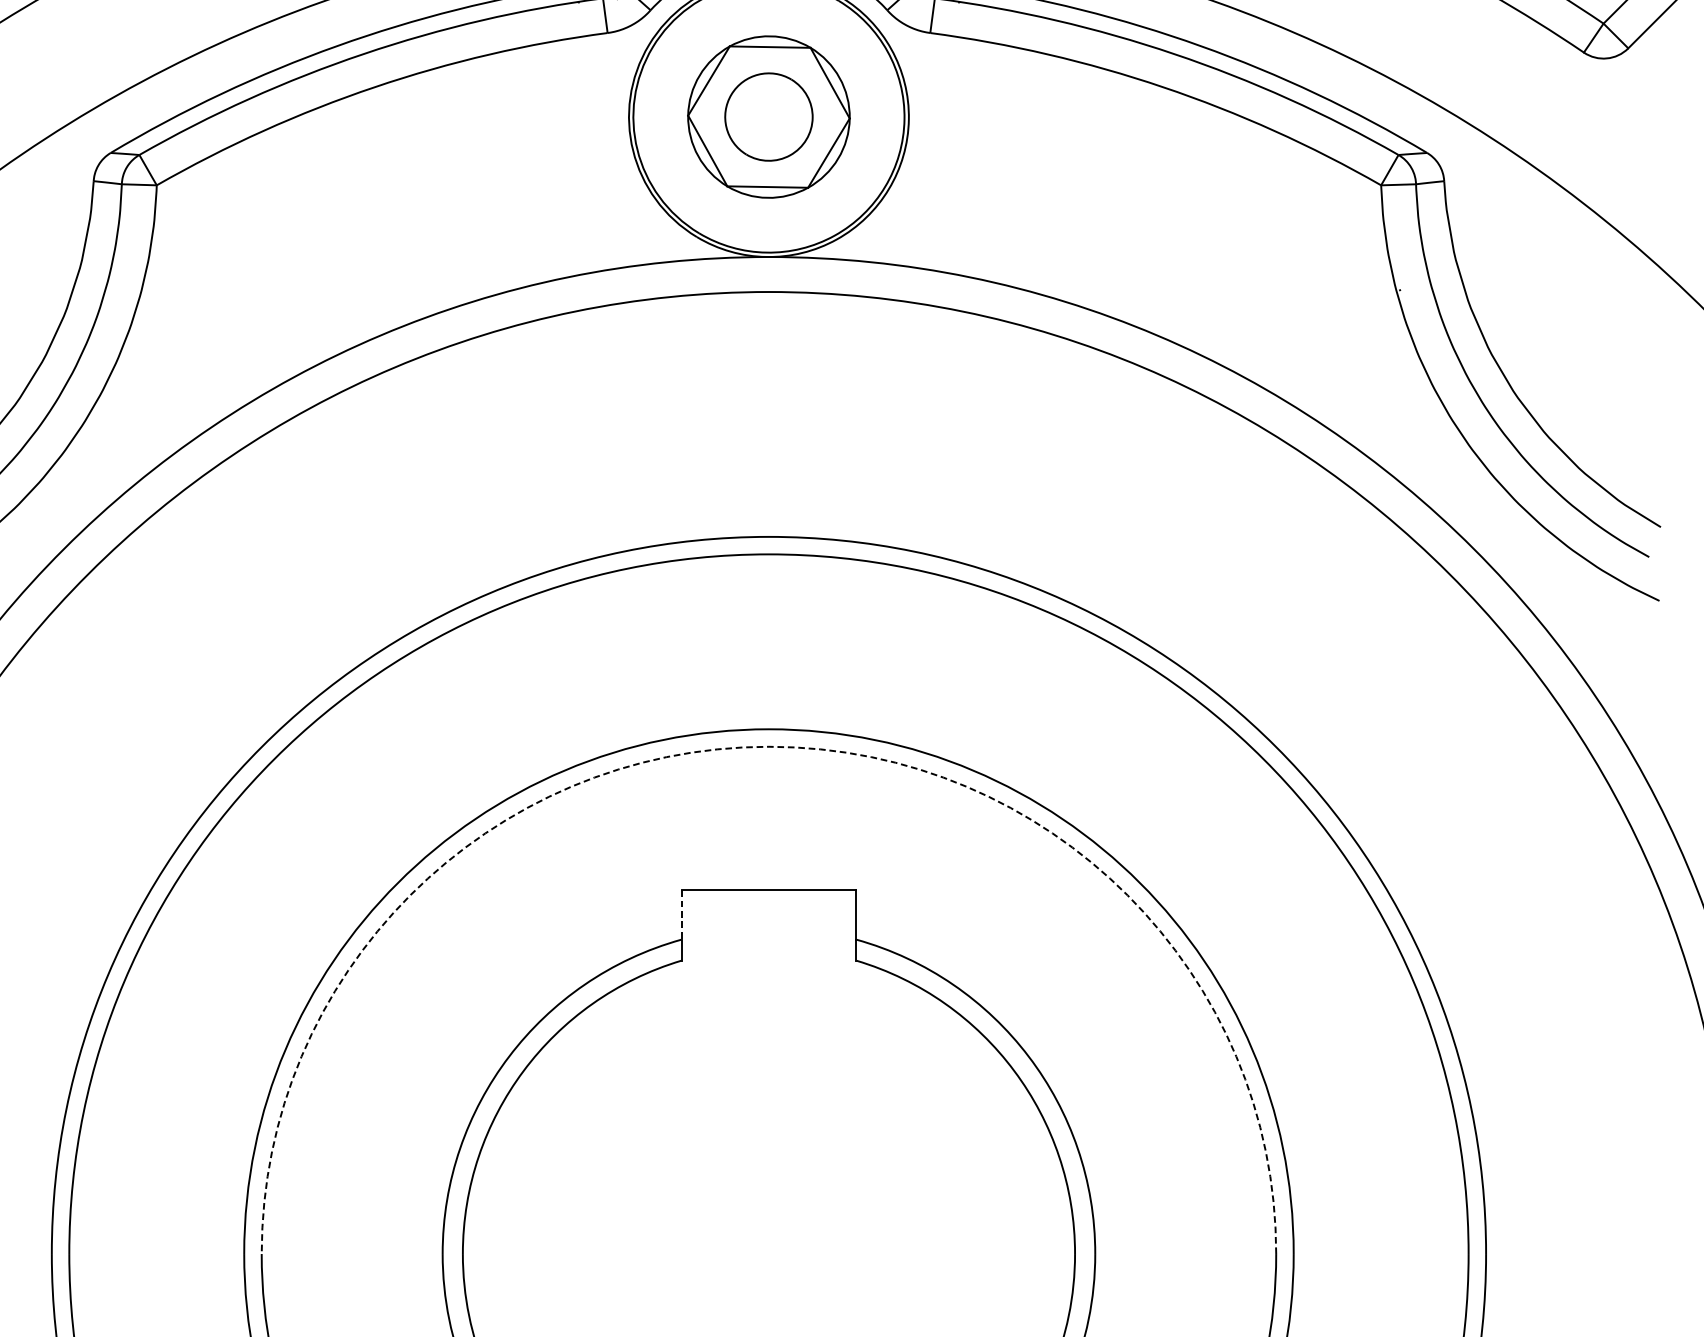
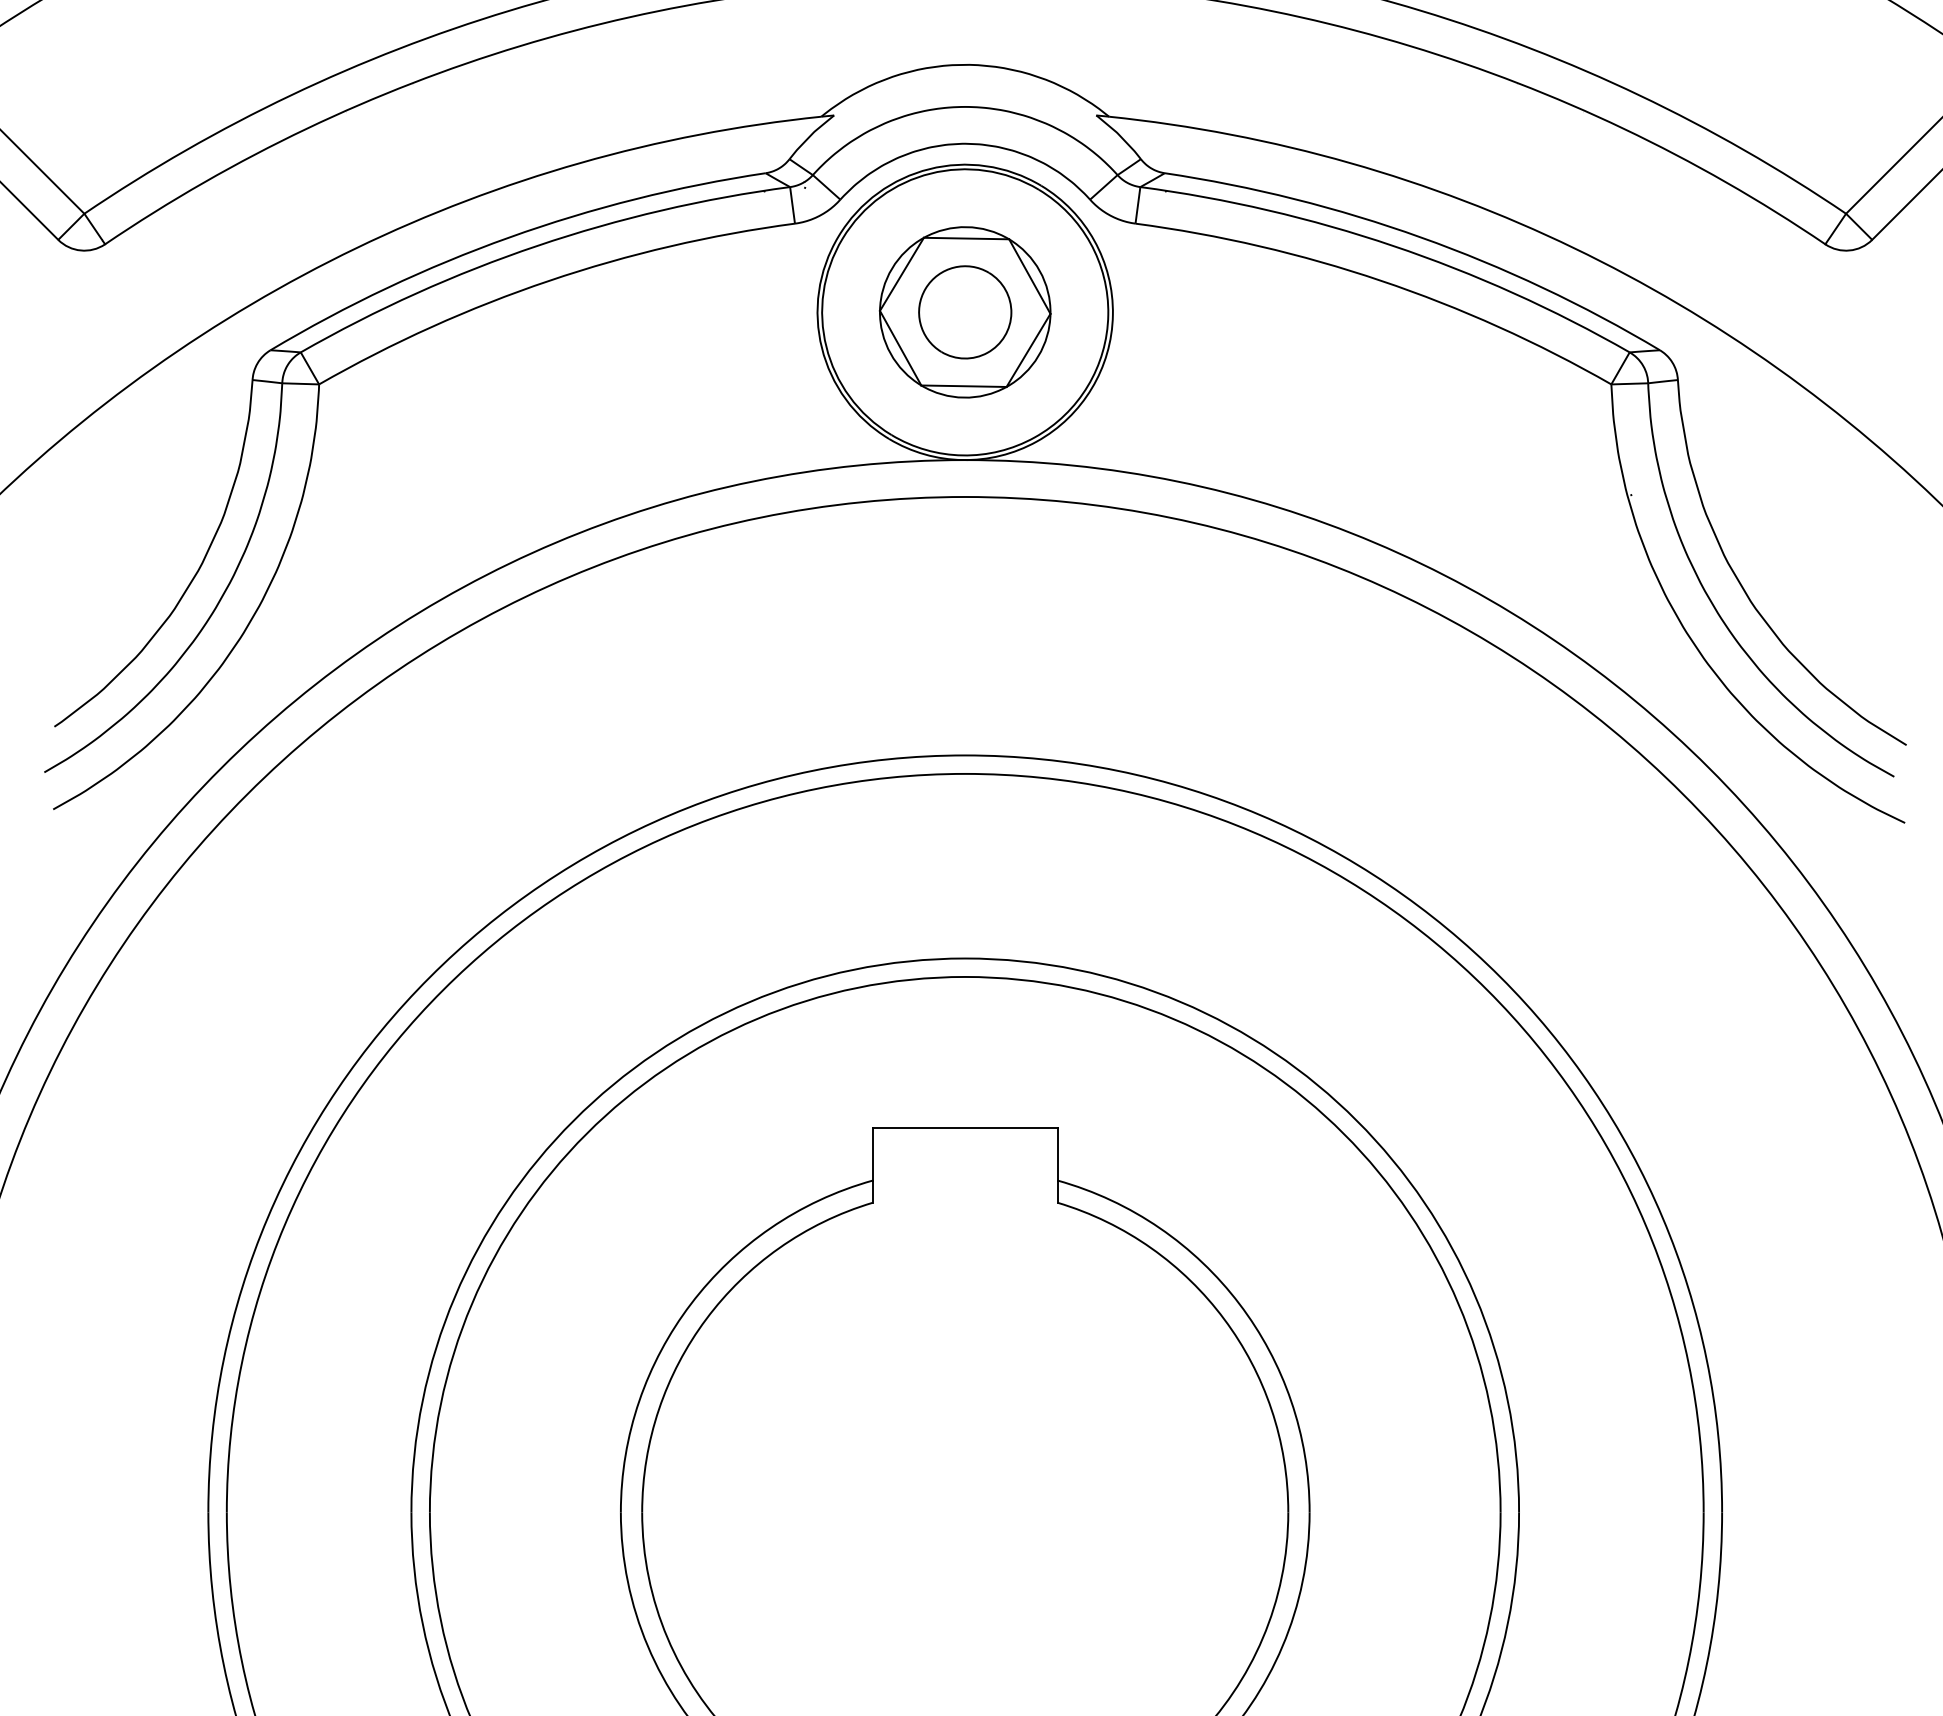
arc: (769, 746) -> (965, 976), dashed -> solid
line: (681, 914) -> (872, 1154), dashed -> solid

